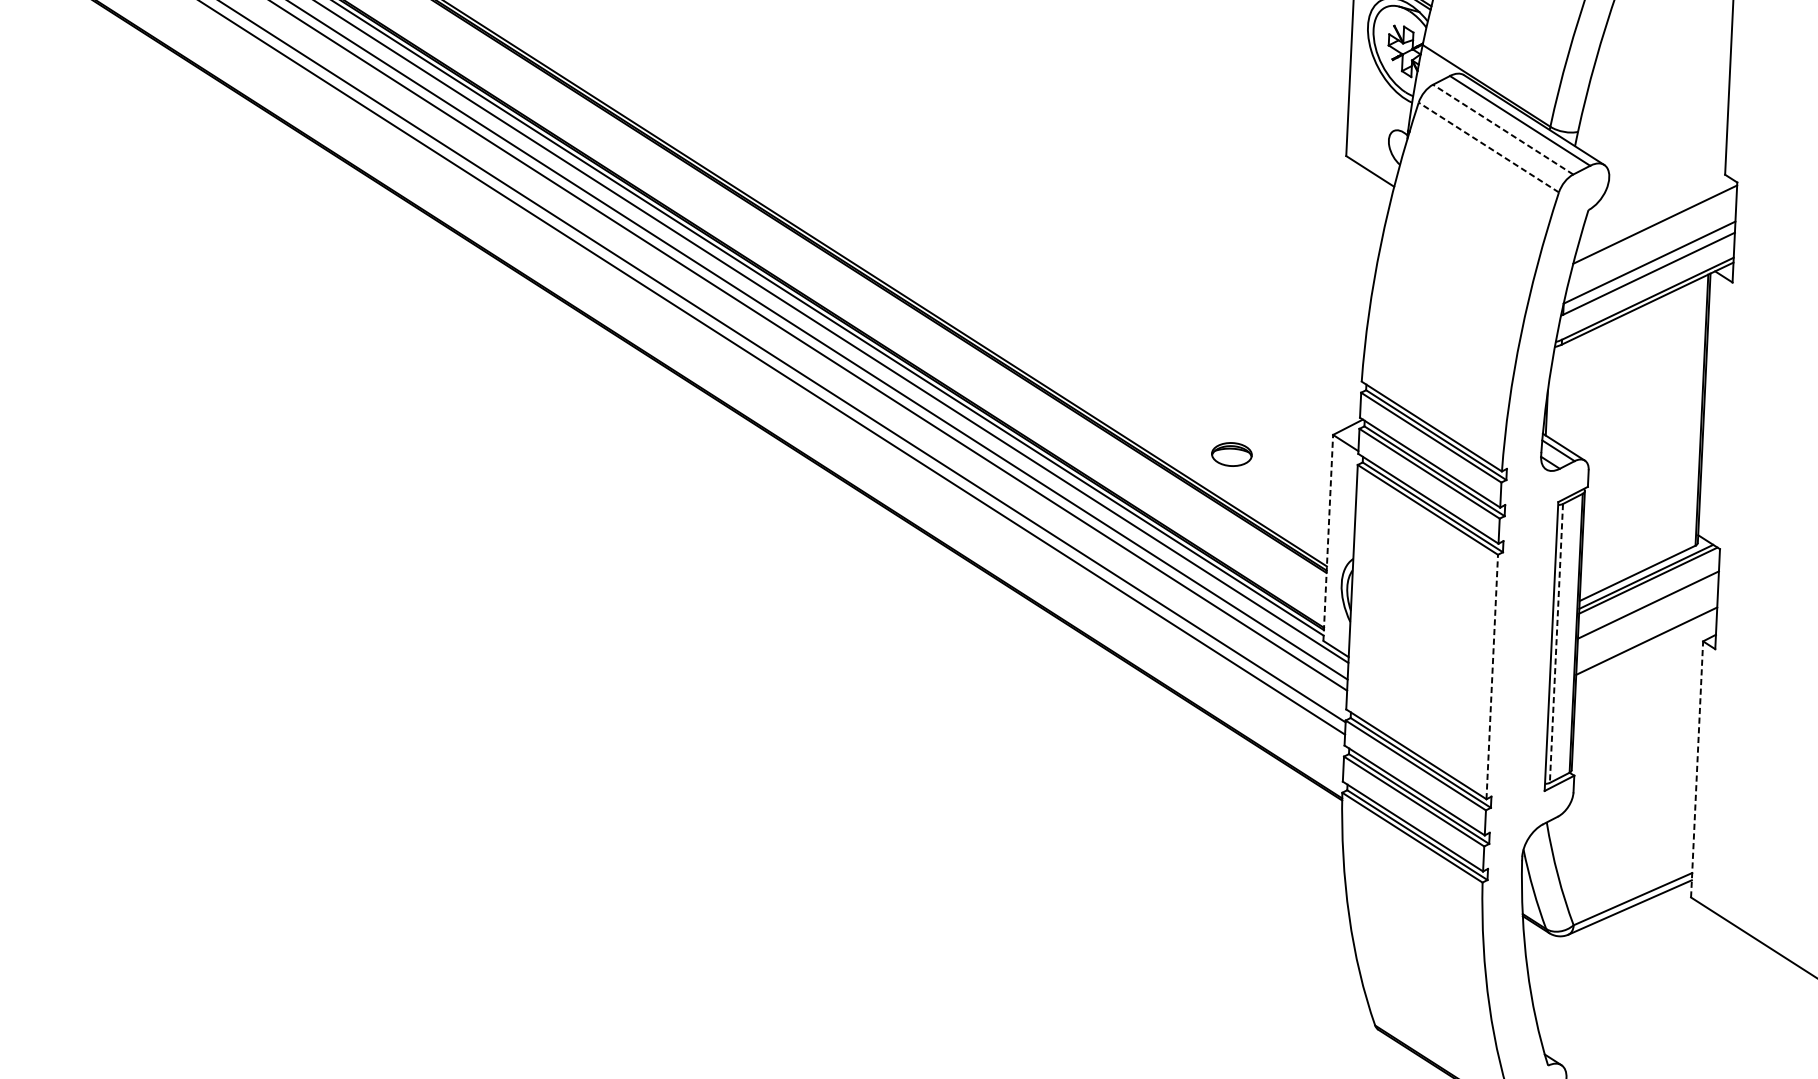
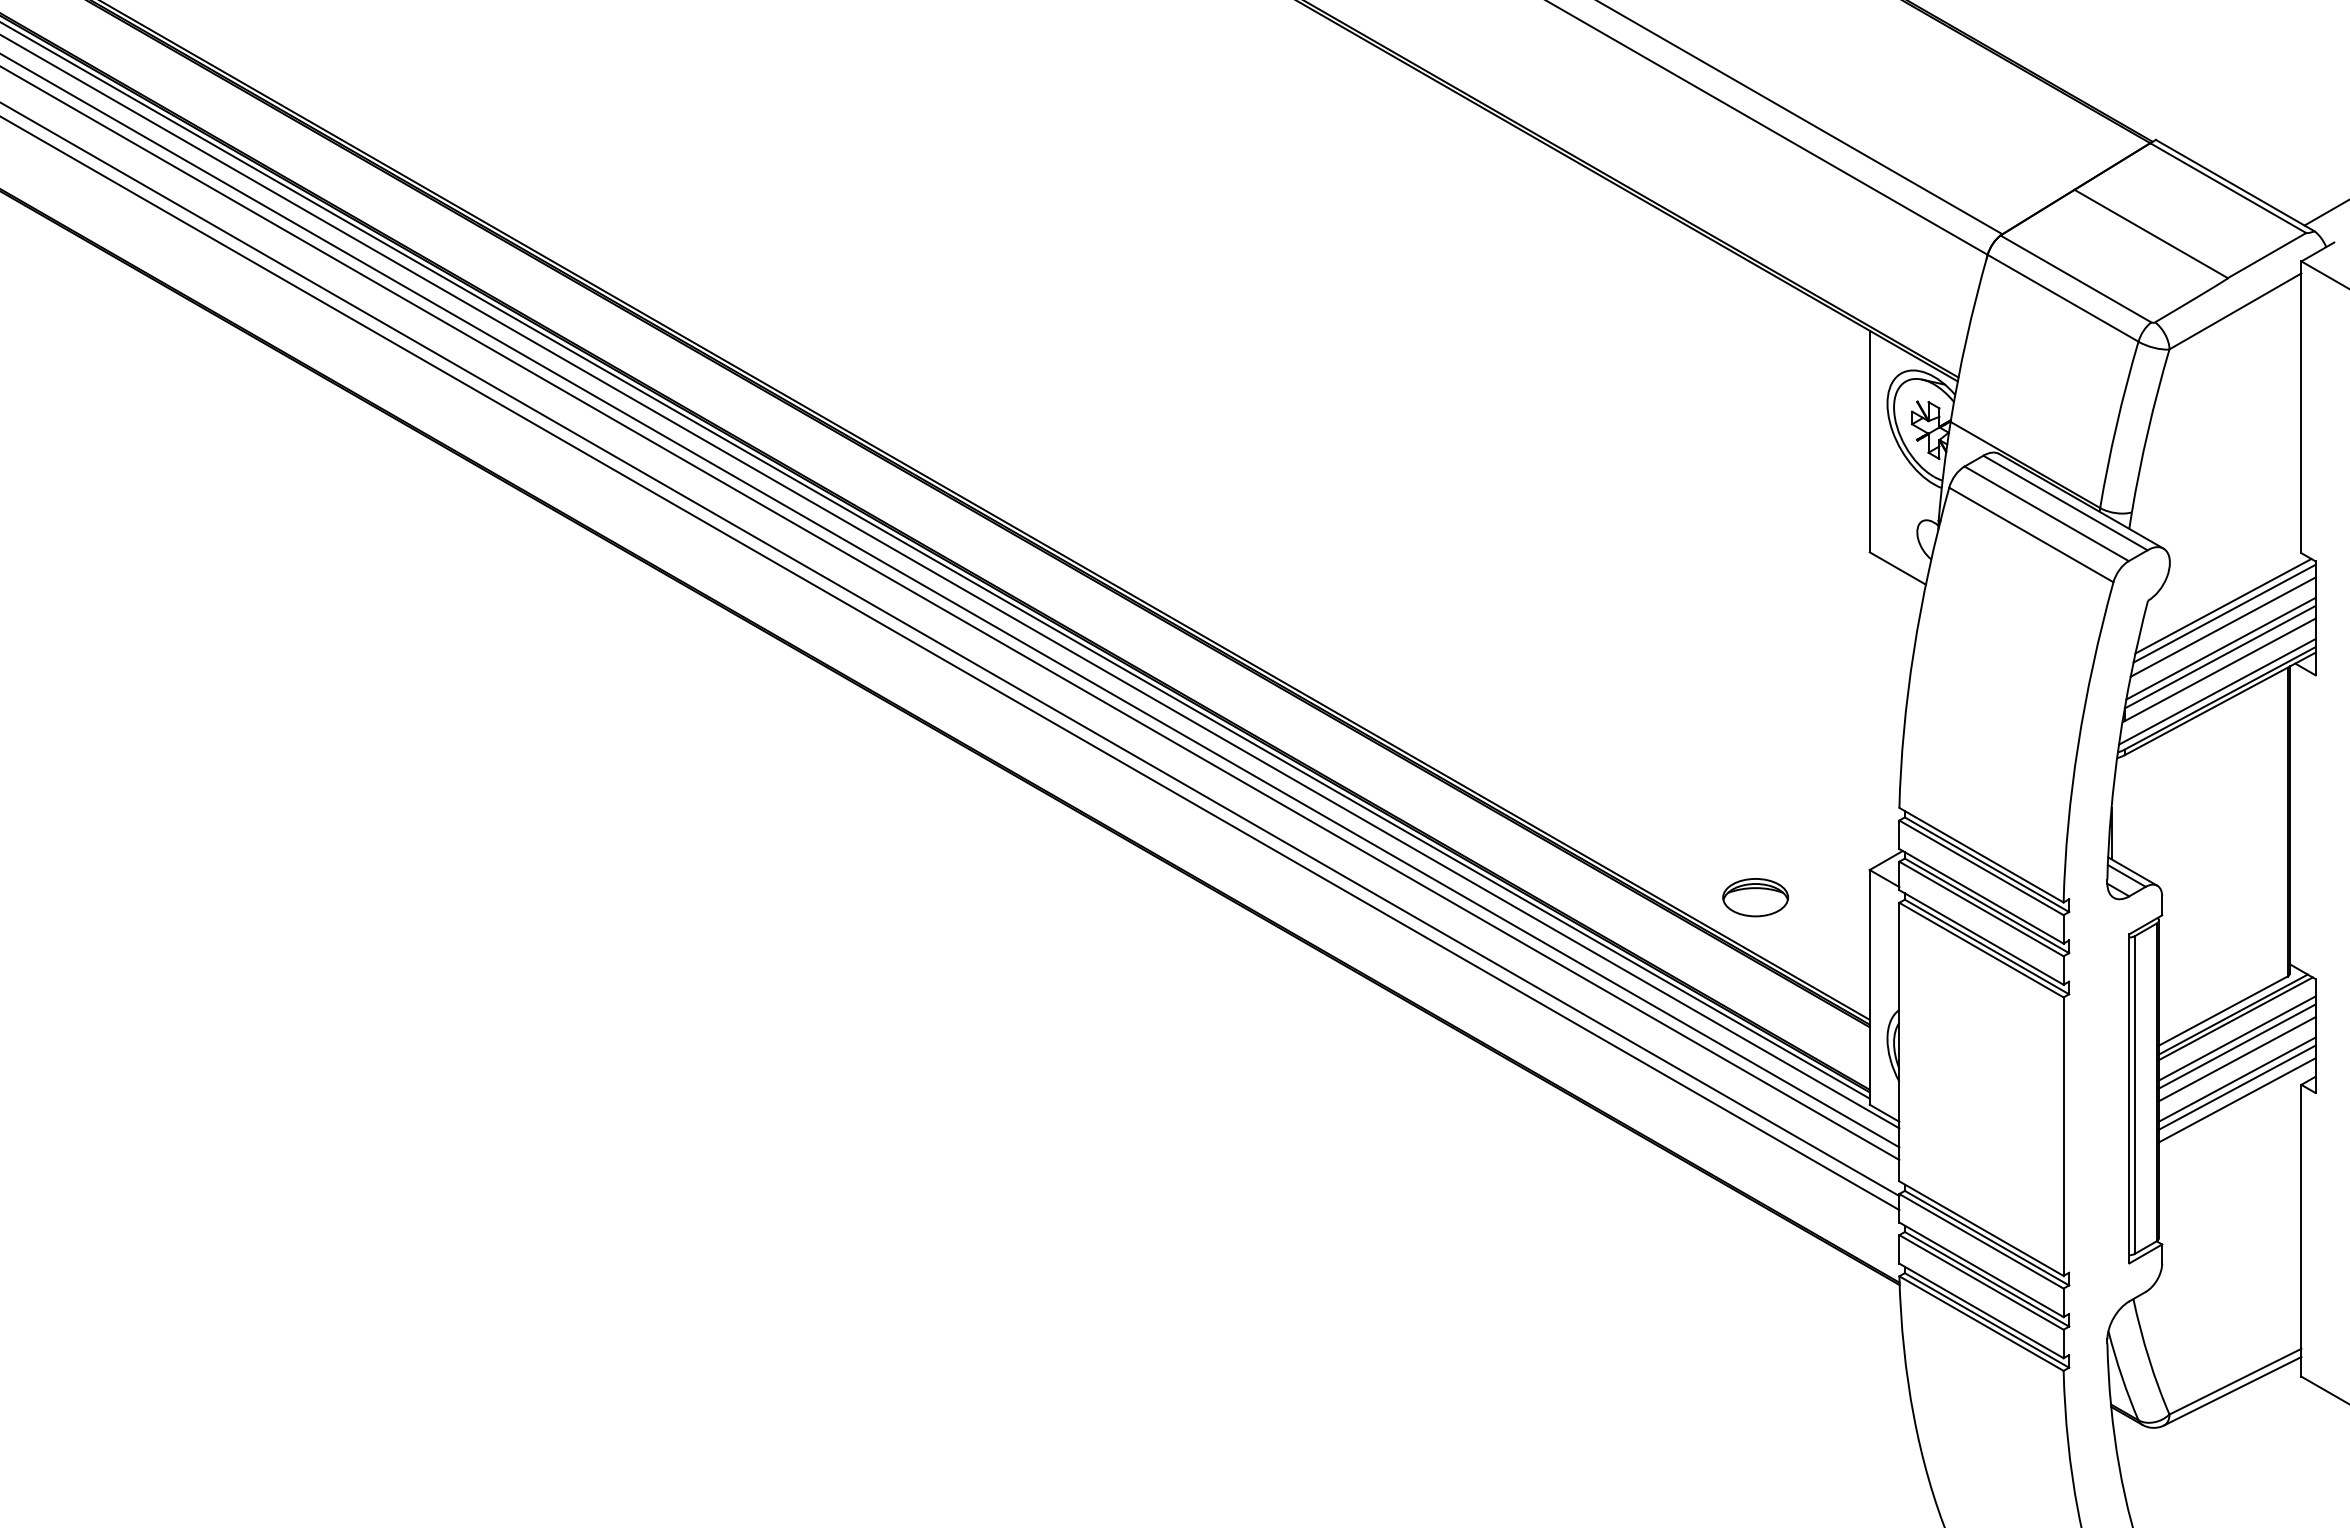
line: (1503, 129) -> (2046, 513), dashed -> solid
line: (1488, 147) -> (2031, 534), dashed -> solid
line: (1654, 217) -> (2223, 605), added
line: (1652, 235) -> (2222, 626), added
line: (1650, 255) -> (2220, 648), added
line: (1644, 292) -> (2216, 691), added
part: (1231, 454) -> (1755, 897), size x1.43
line: (1328, 537) -> (1869, 986), dashed -> solid
line: (1648, 597) -> (2236, 1038), added
line: (1647, 616) -> (2236, 1059), added
line: (1646, 633) -> (2236, 1079), added
line: (1556, 643) -> (2134, 1095), dashed -> solid
line: (1645, 652) -> (2236, 1100), added
line: (1492, 676) -> (2063, 1136), dashed -> solid
line: (1697, 769) -> (2301, 1230), dashed -> solid

